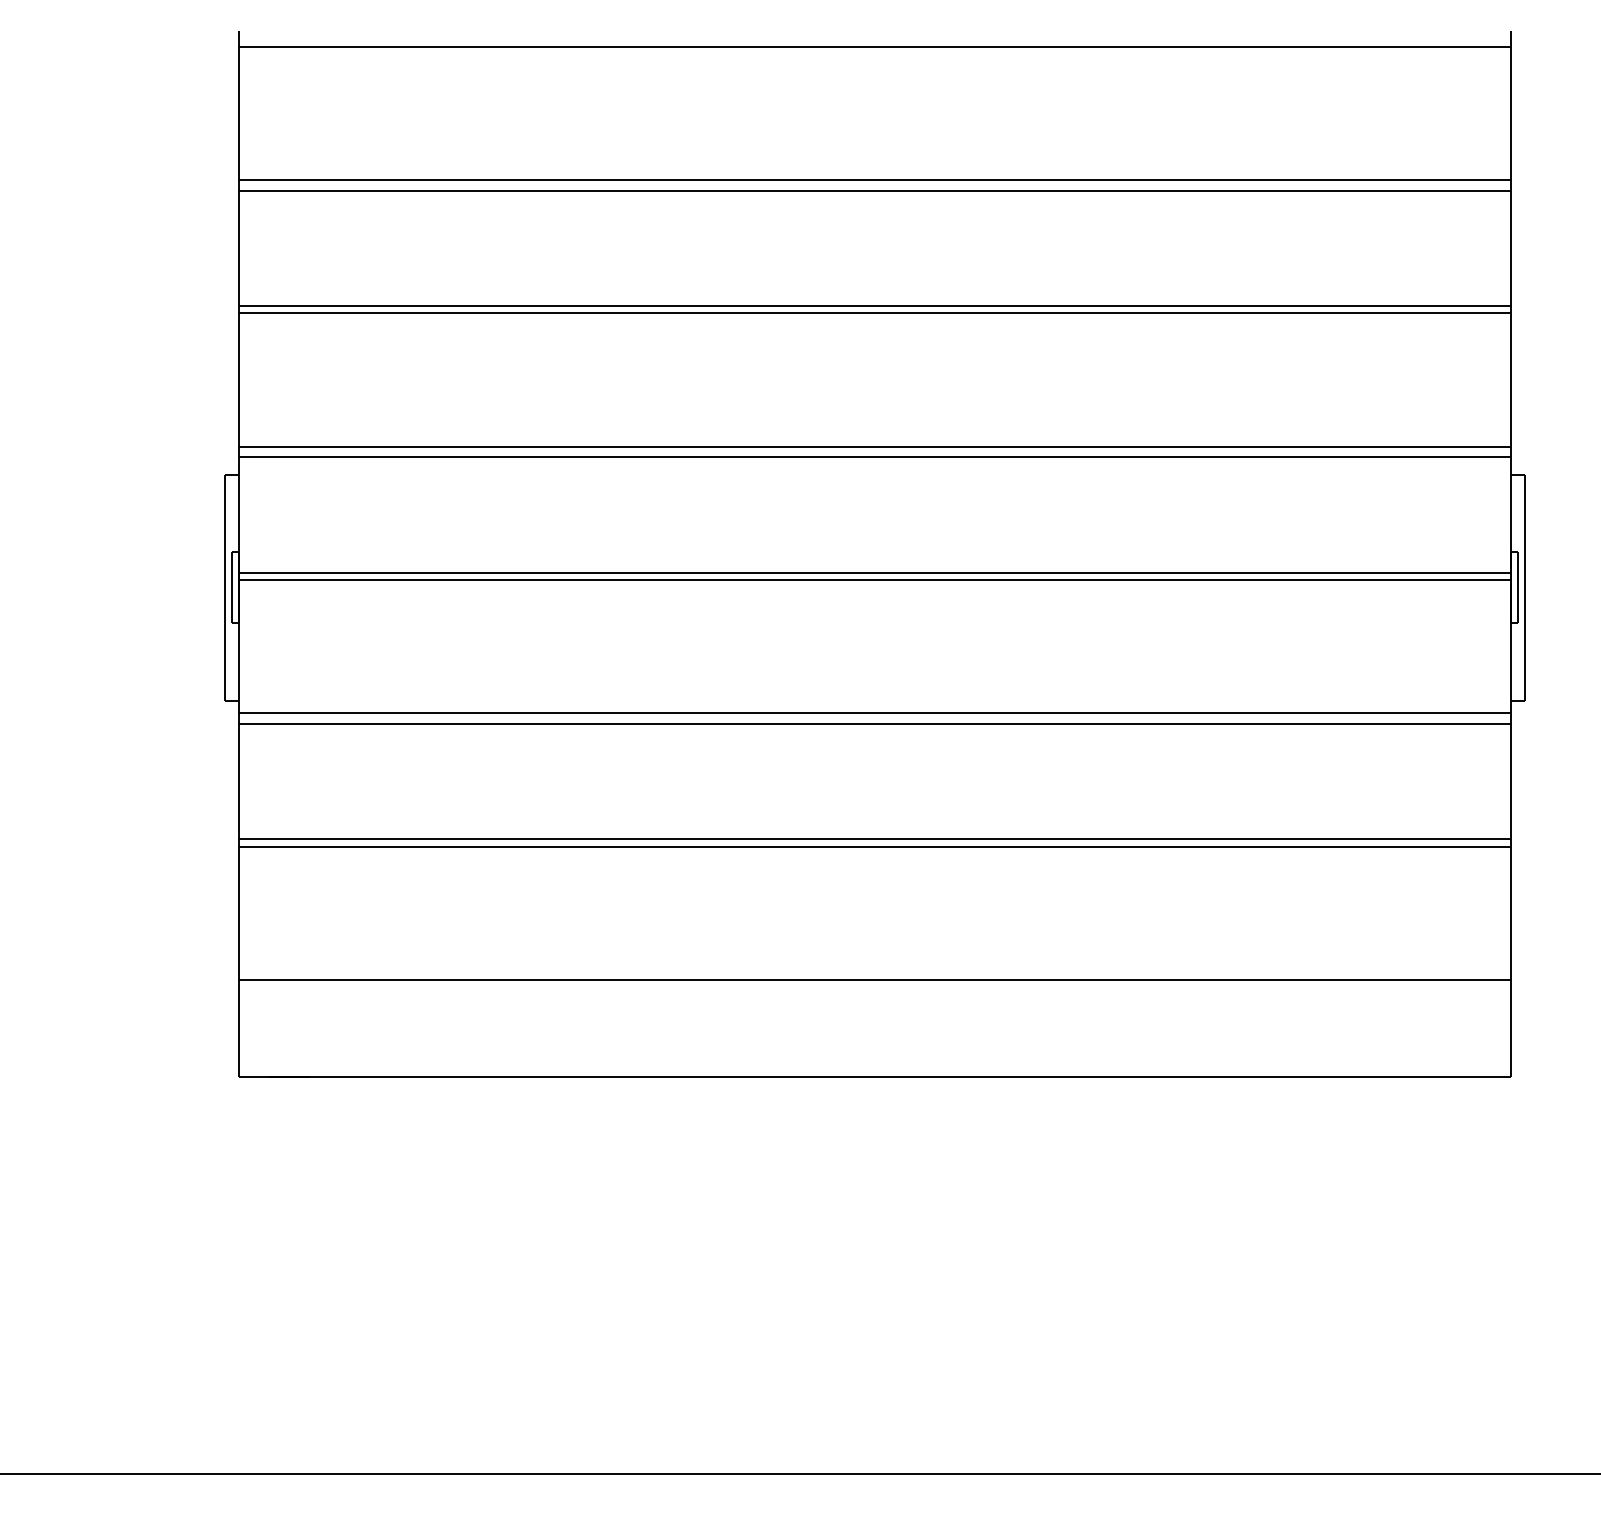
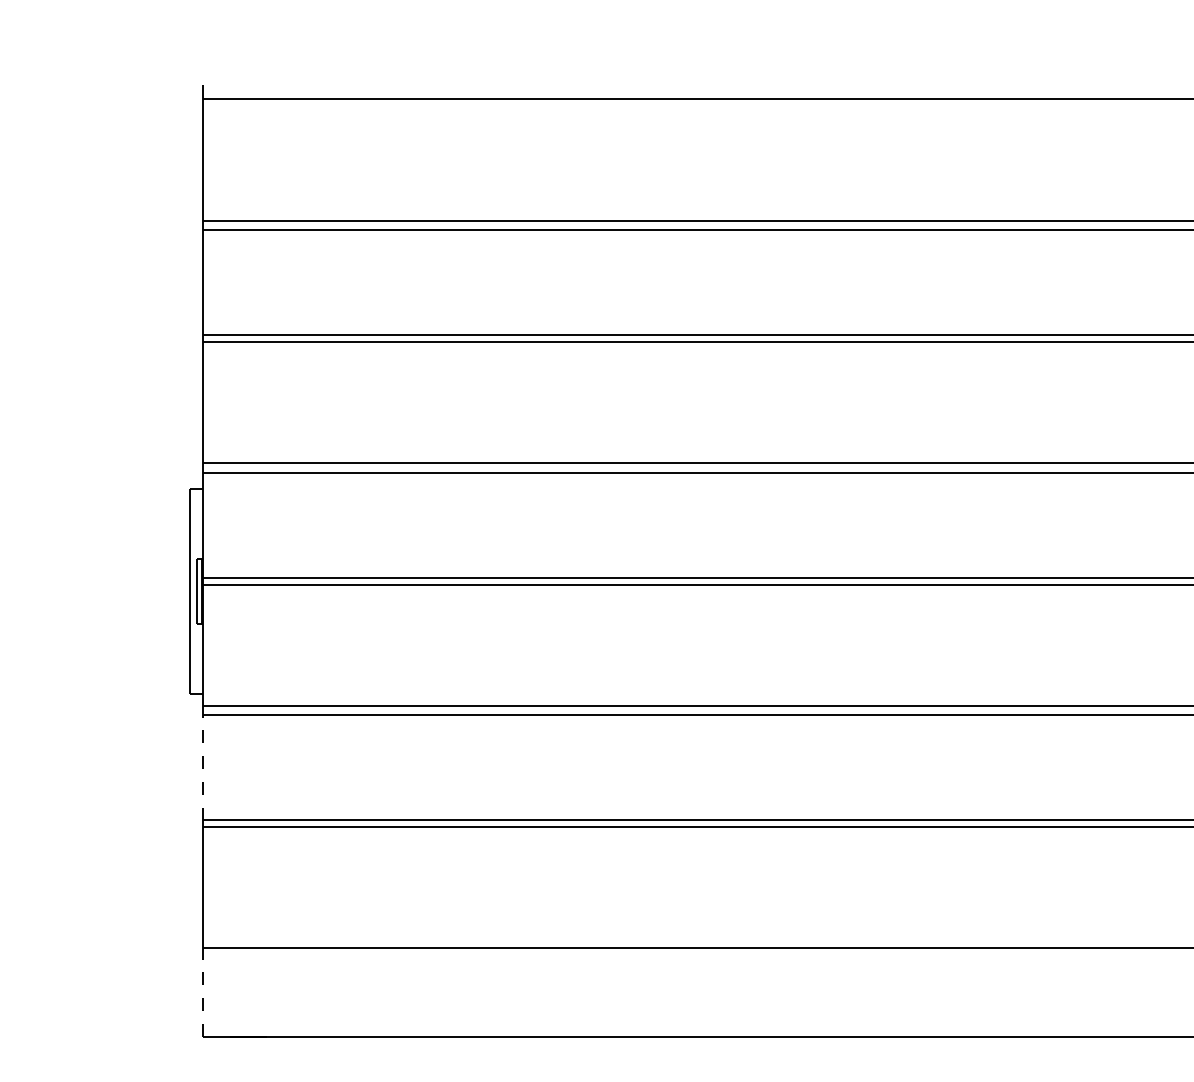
line: (239, 781) -> (203, 767), solid -> dashed
line: (239, 1028) -> (203, 992), solid -> dashed

